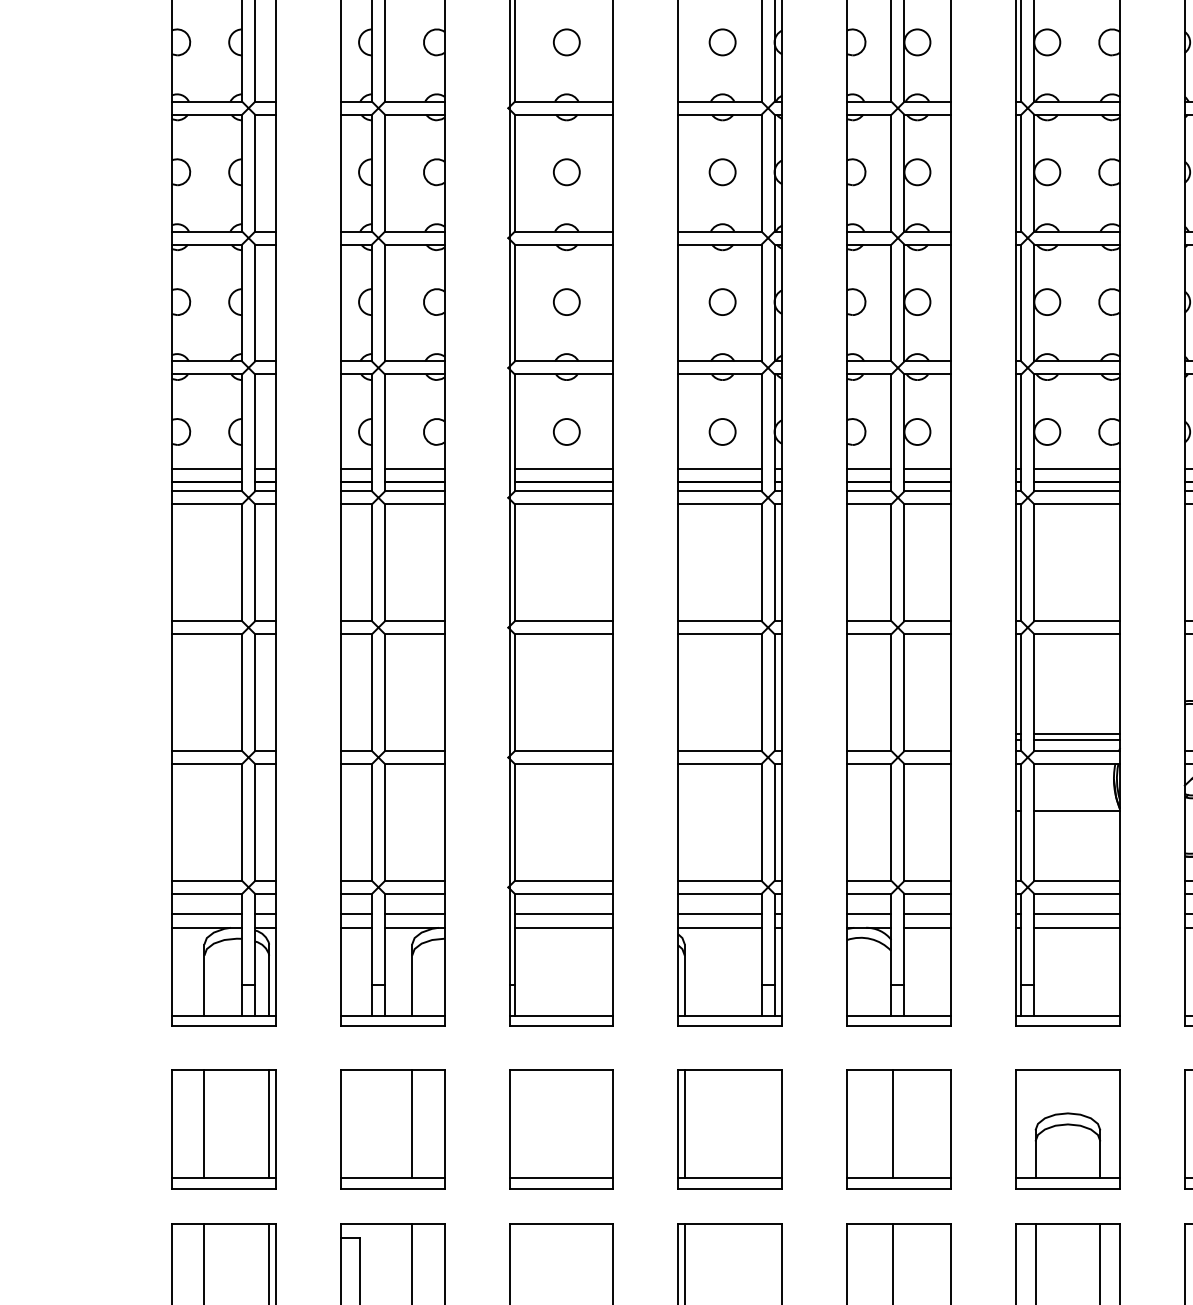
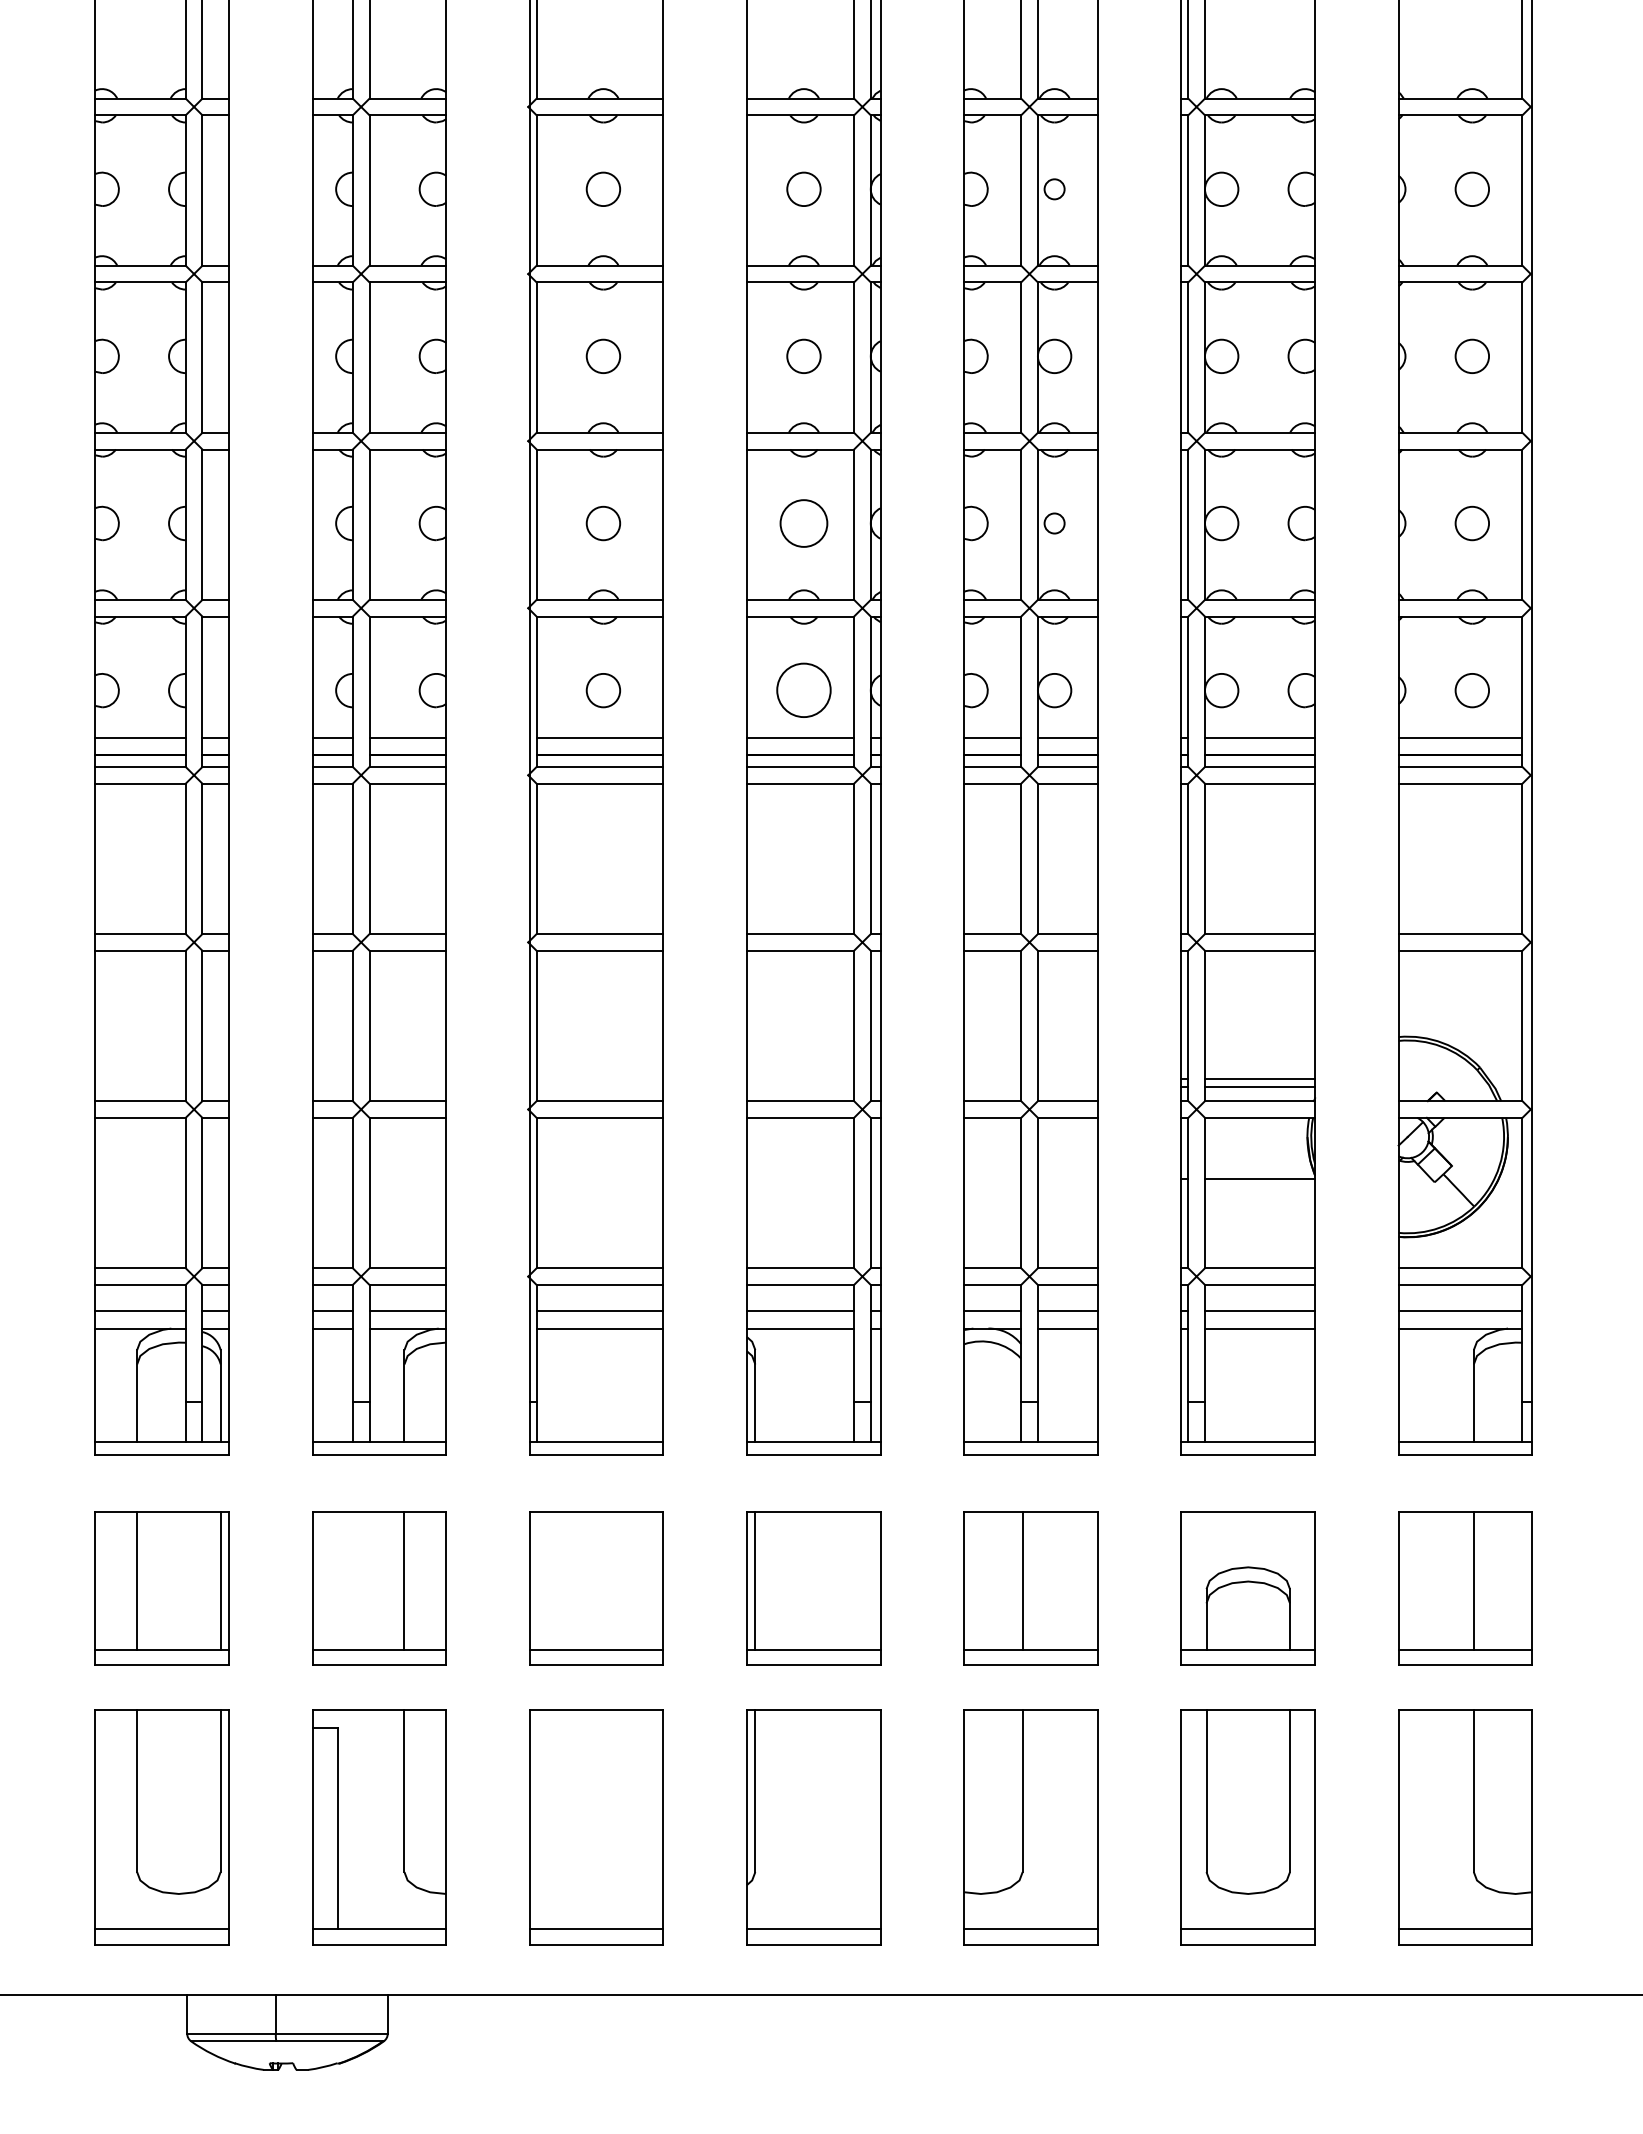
circle: (917, 42) -> (1054, 189), size x0.6
circle: (722, 302) -> (803, 523), size x1.4
circle: (917, 302) -> (1054, 523), size x0.6
circle: (722, 431) -> (803, 690), size x1.6

